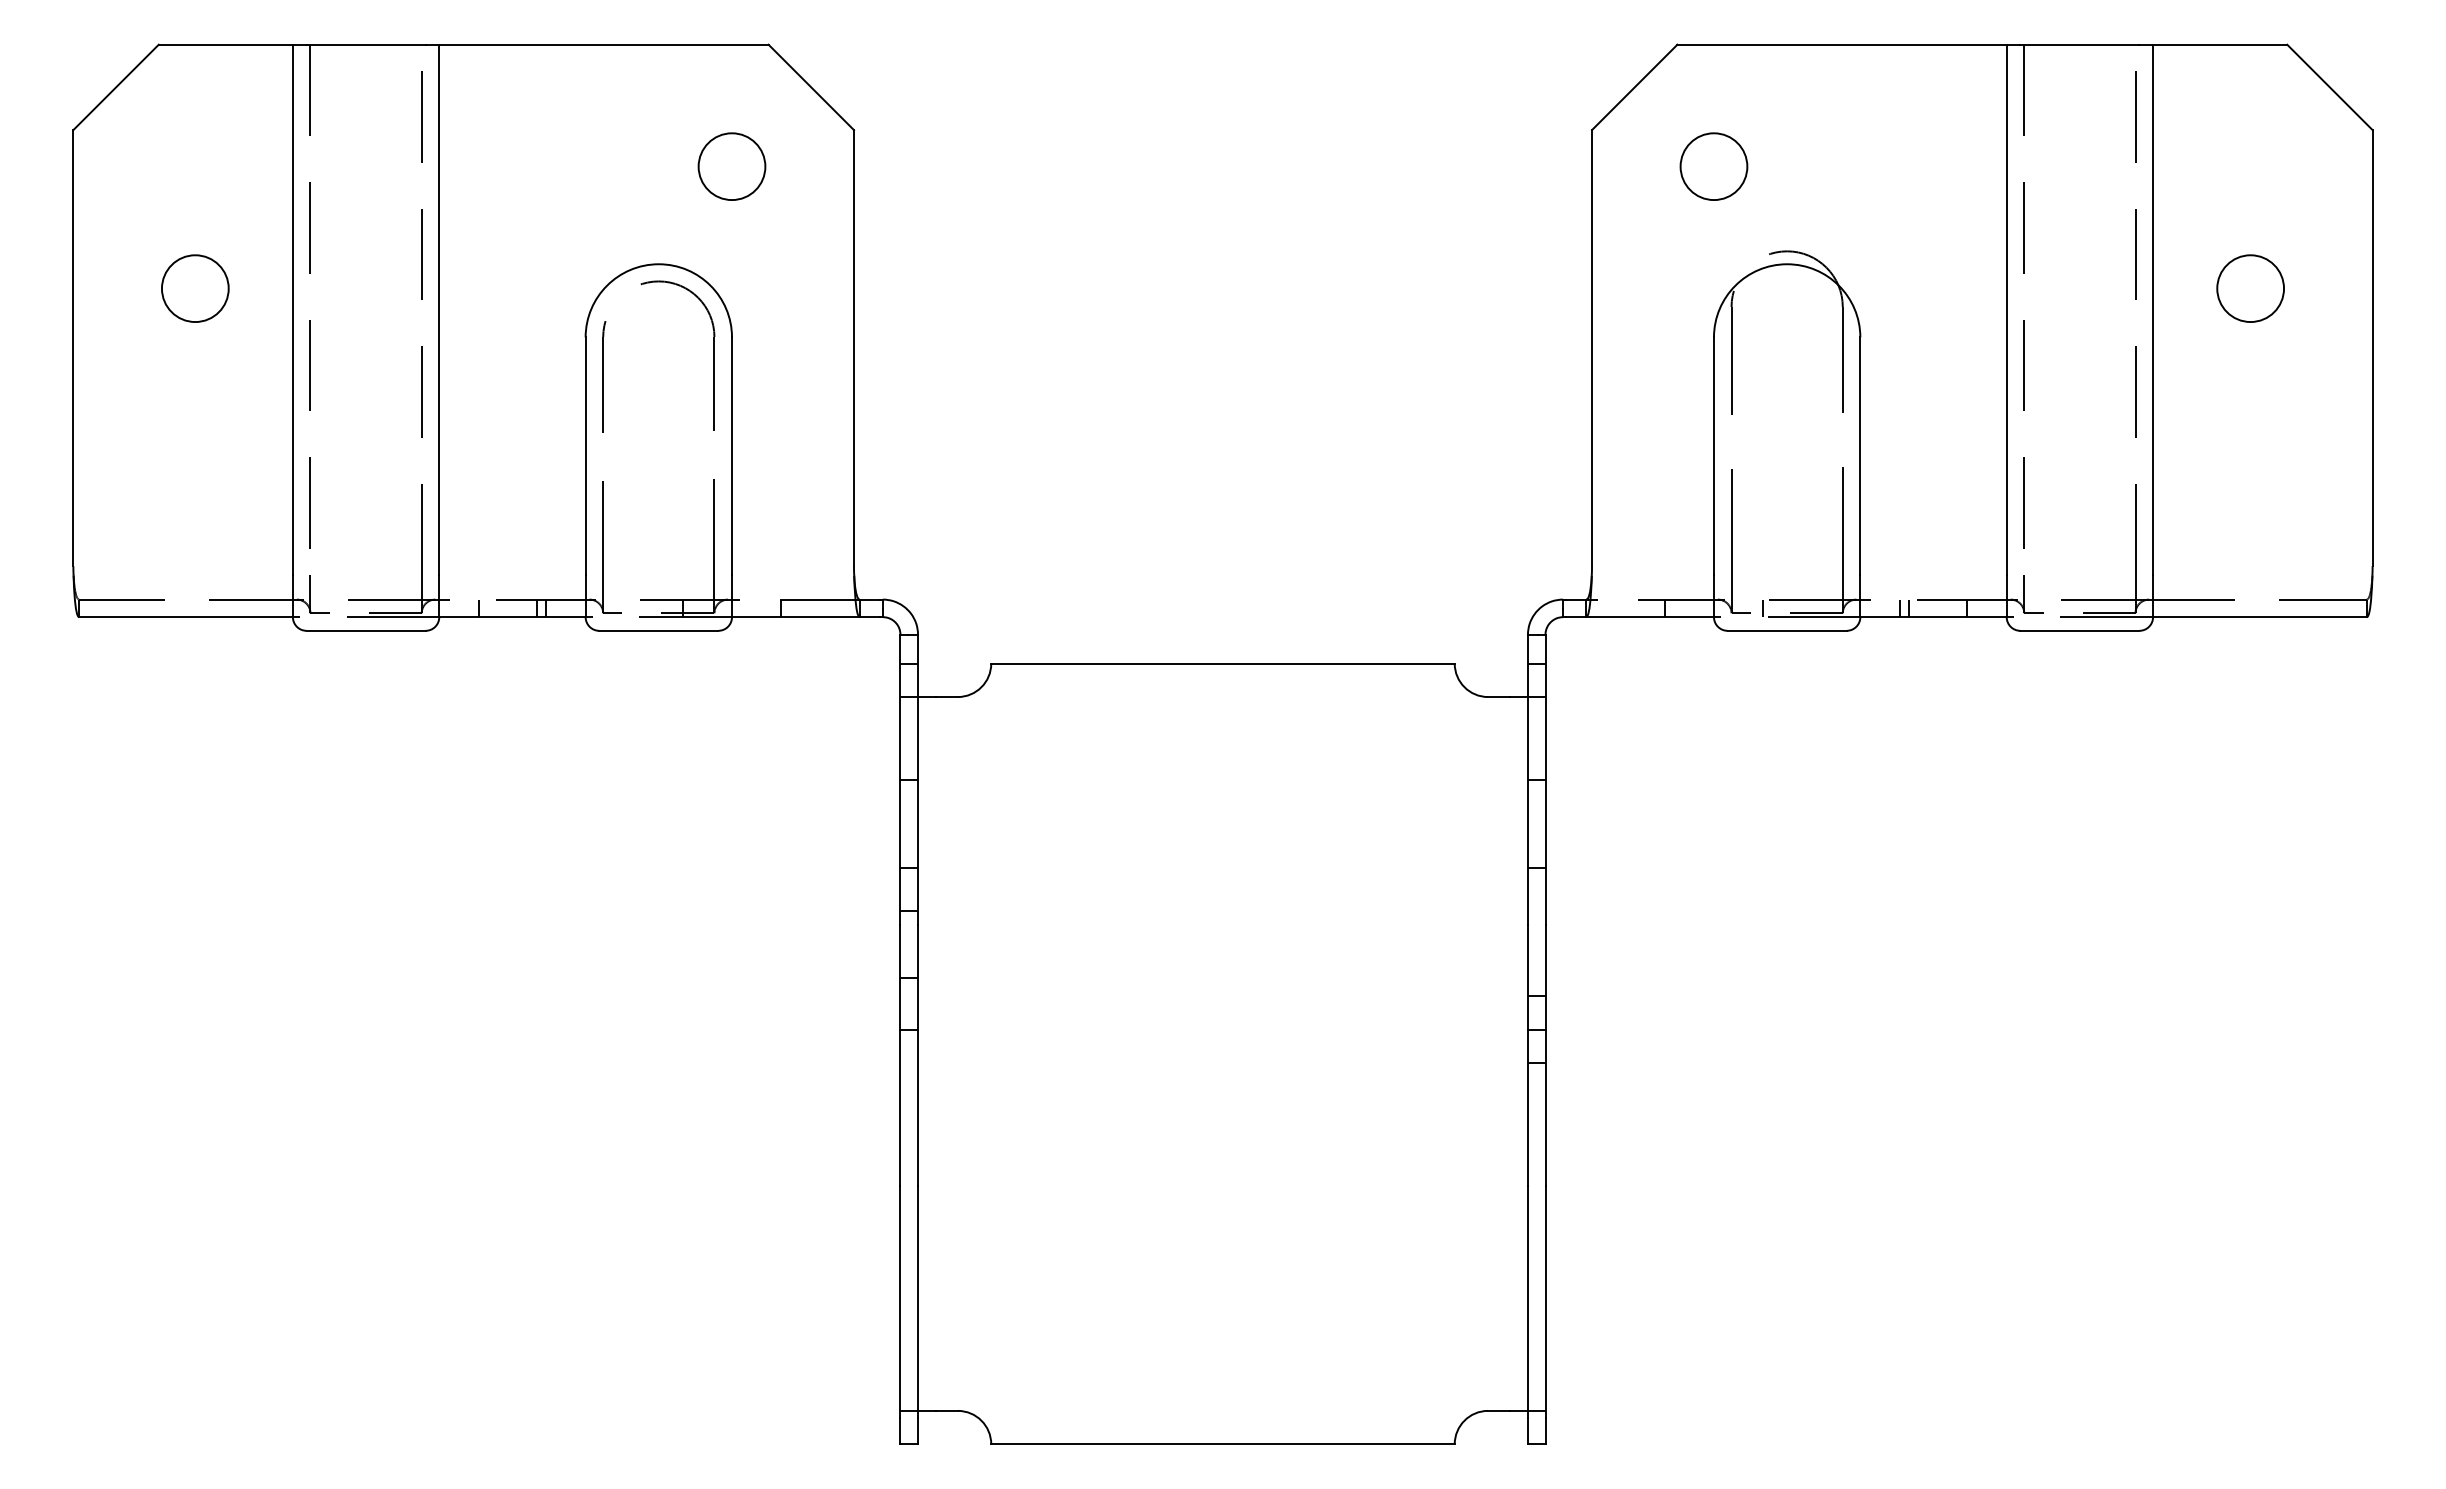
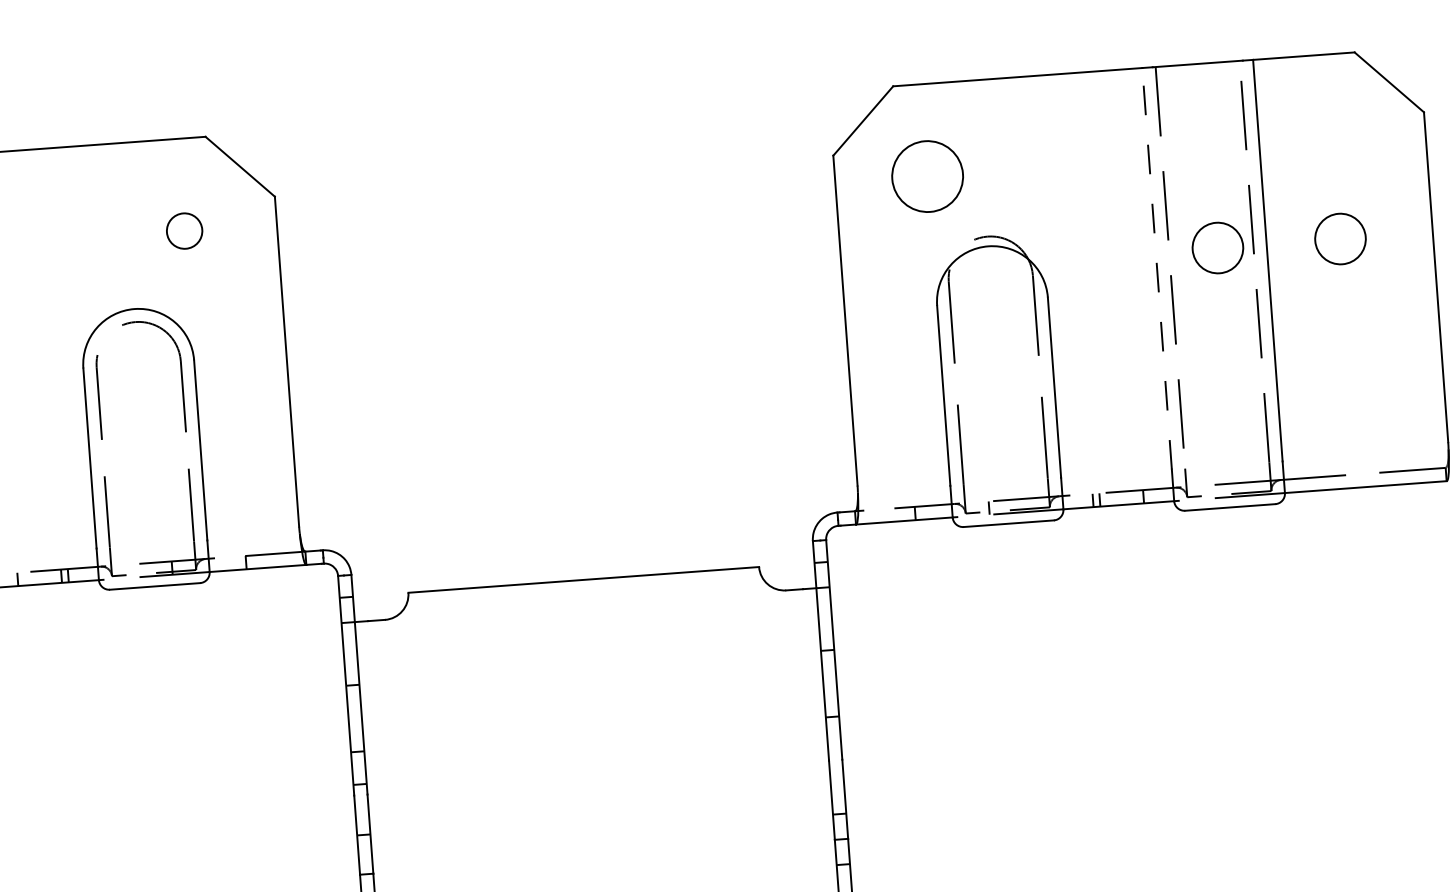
circle: (731, 166) -> (184, 231), size x0.7
circle: (1713, 166) -> (927, 176), size x1.4
circle: (2088, 288) -> (1217, 247), added
line: (2006, 309) -> (1156, 268), solid -> dashed

